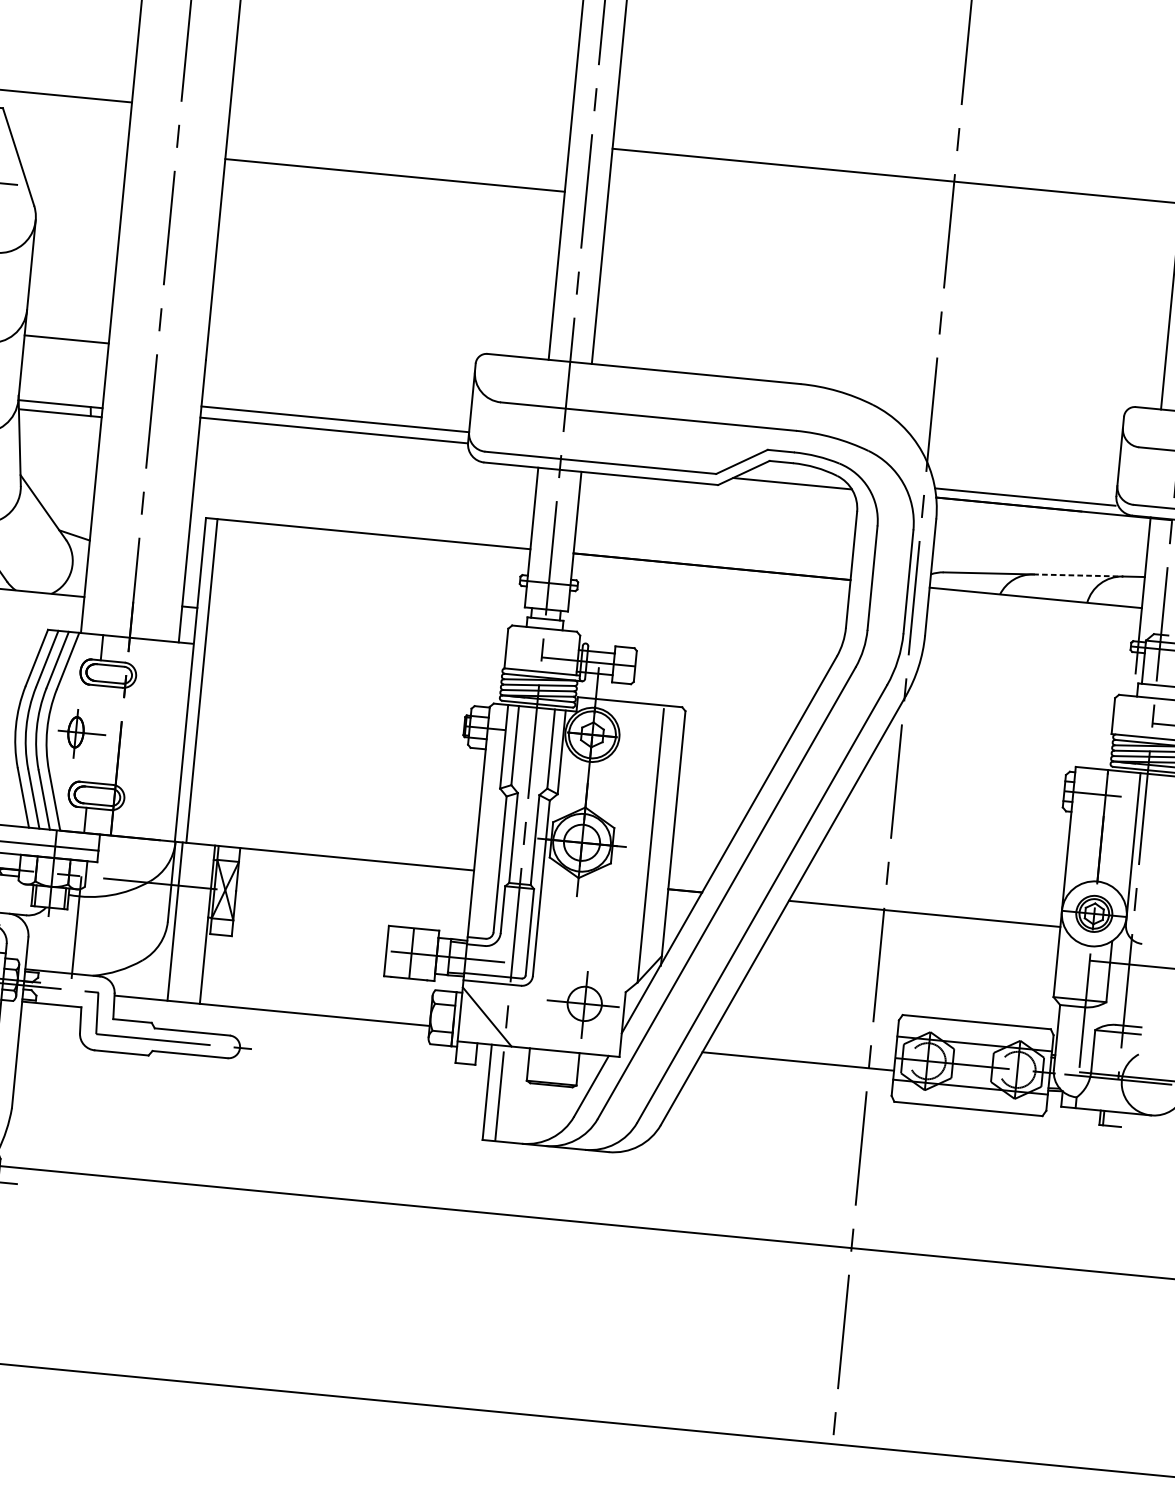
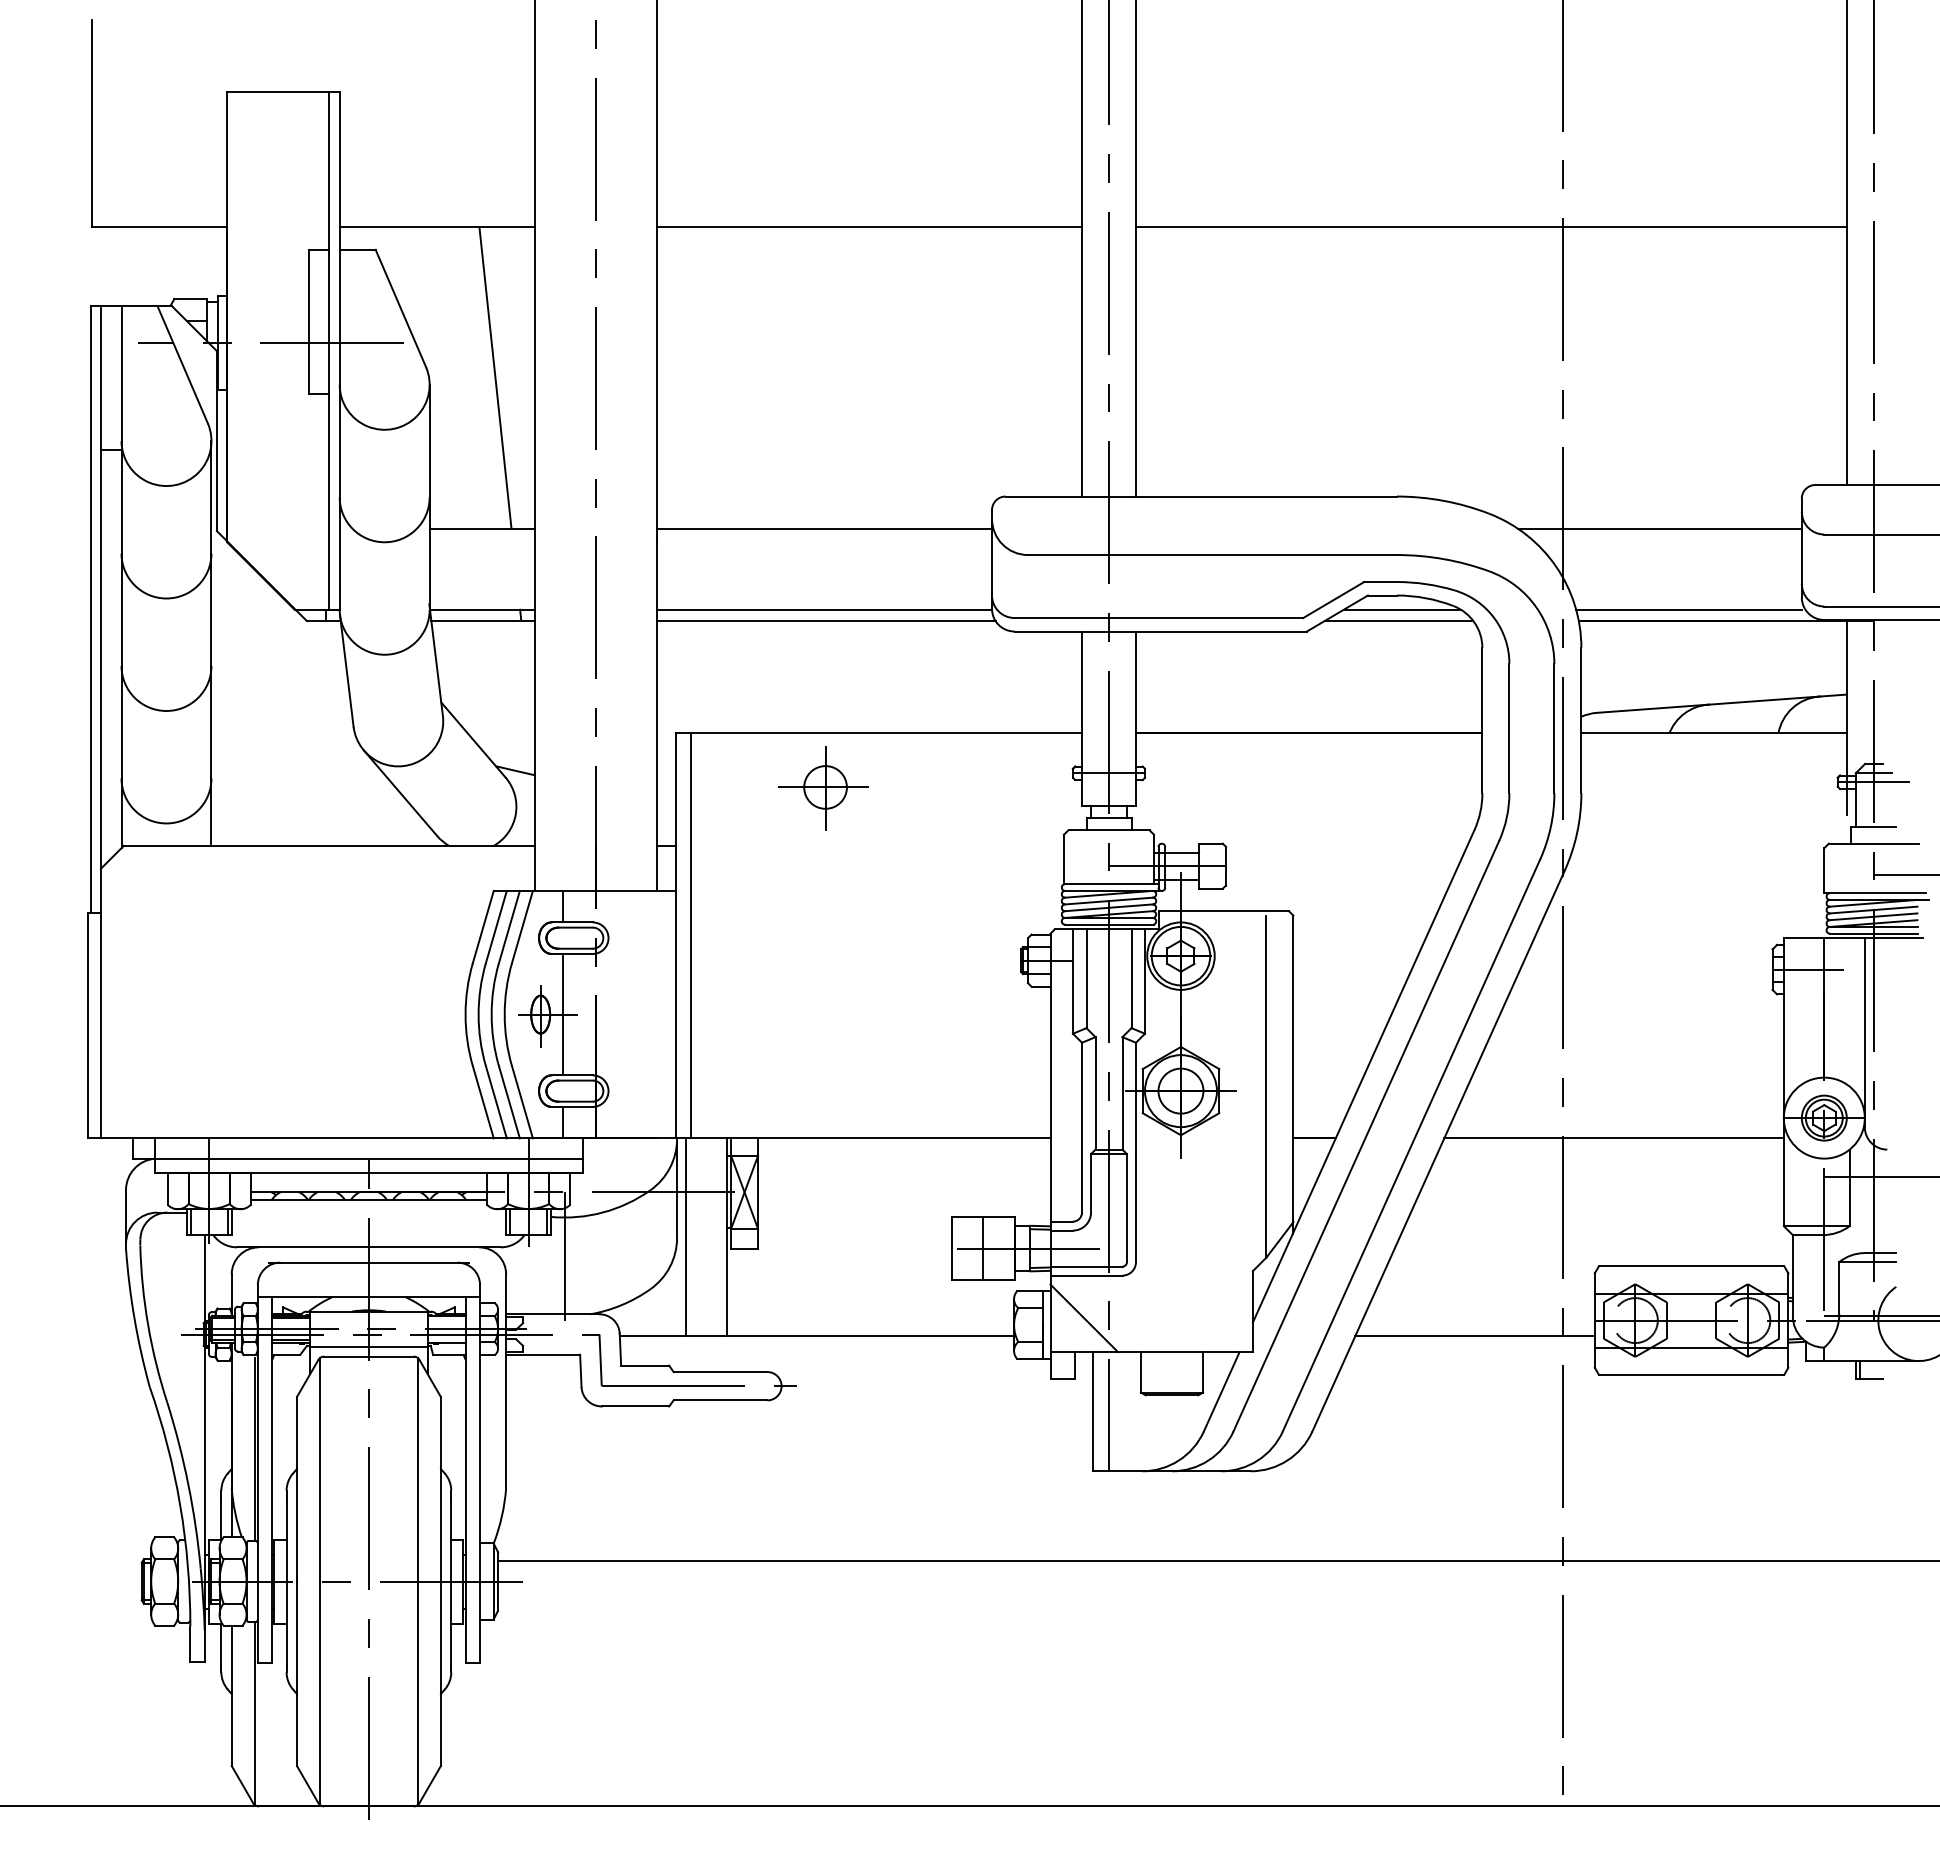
line: (394, 175) -> (869, 227), moved
line: (88, 219) -> (495, 377), added
line: (335, 419) -> (824, 528), moved
line: (1007, 429) -> (1659, 528), added
line: (334, 440) -> (826, 621), added
line: (796, 474) -> (1402, 609), added
line: (1078, 575) -> (1764, 700), dashed -> solid
line: (93, 733) -> (562, 1014), added
part: (583, 1004) -> (823, 788), moved

